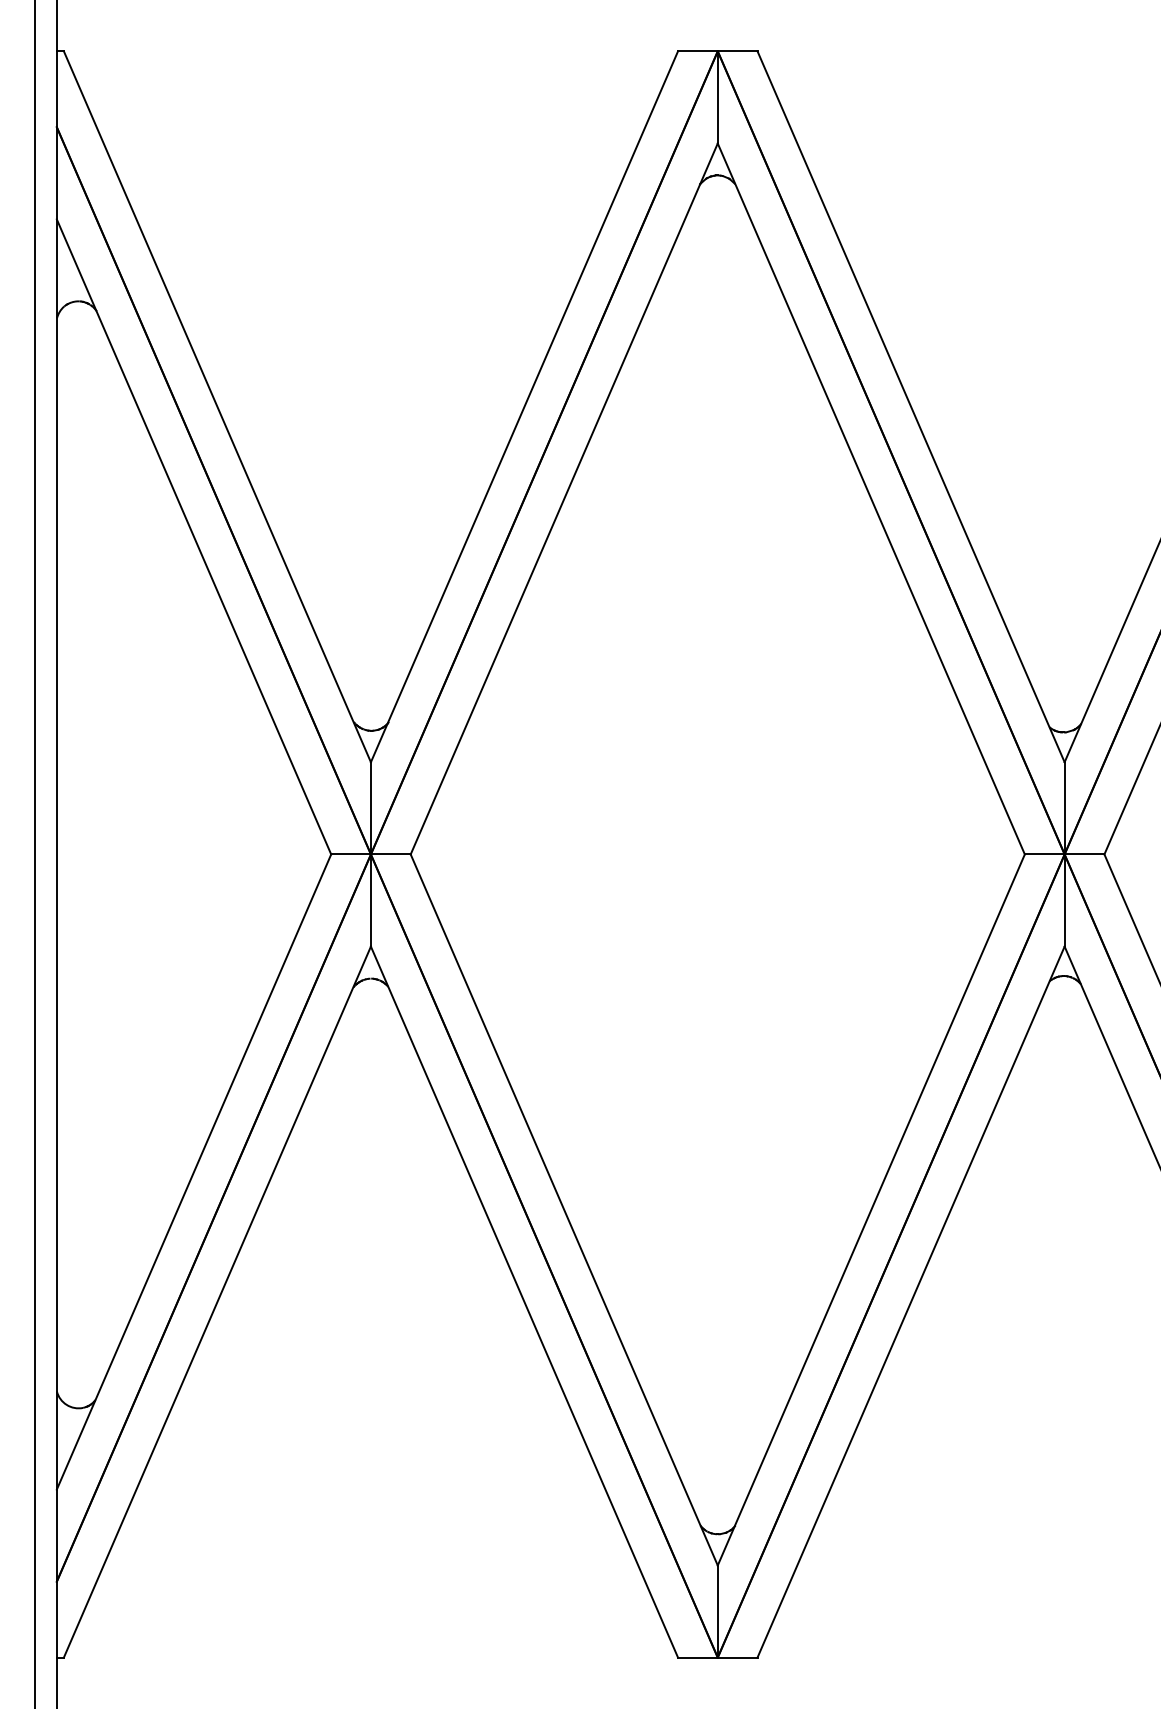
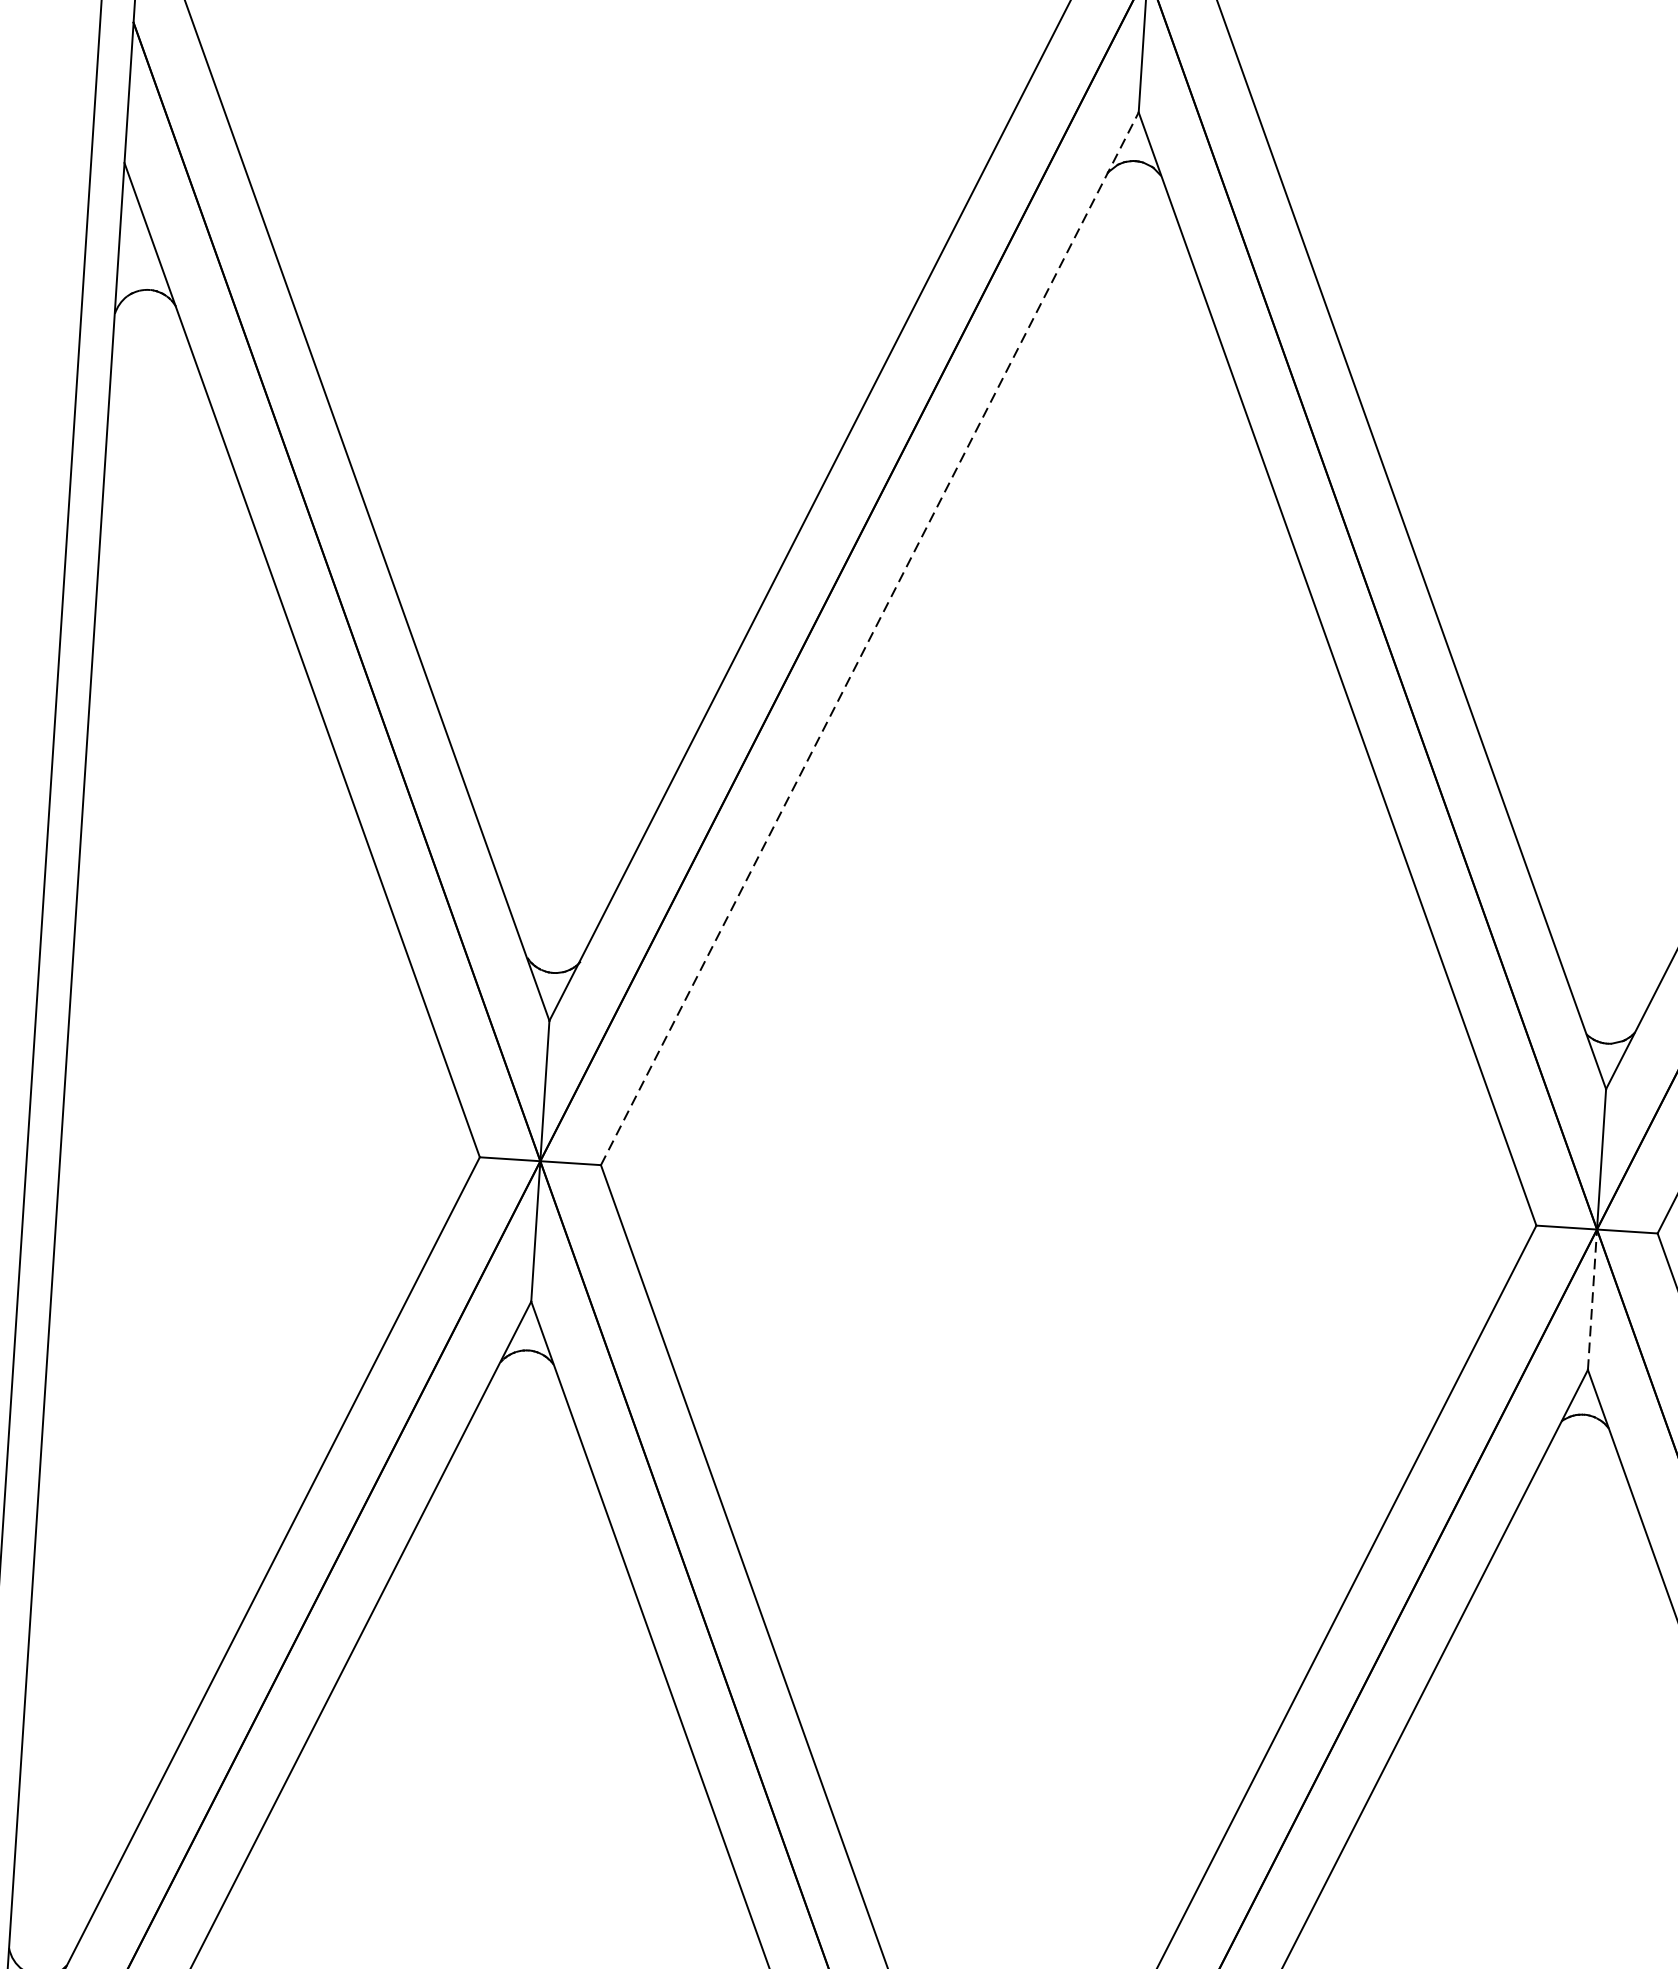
line: (564, 498) -> (870, 638), solid -> dashed
line: (1064, 900) -> (1592, 1299), solid -> dashed

